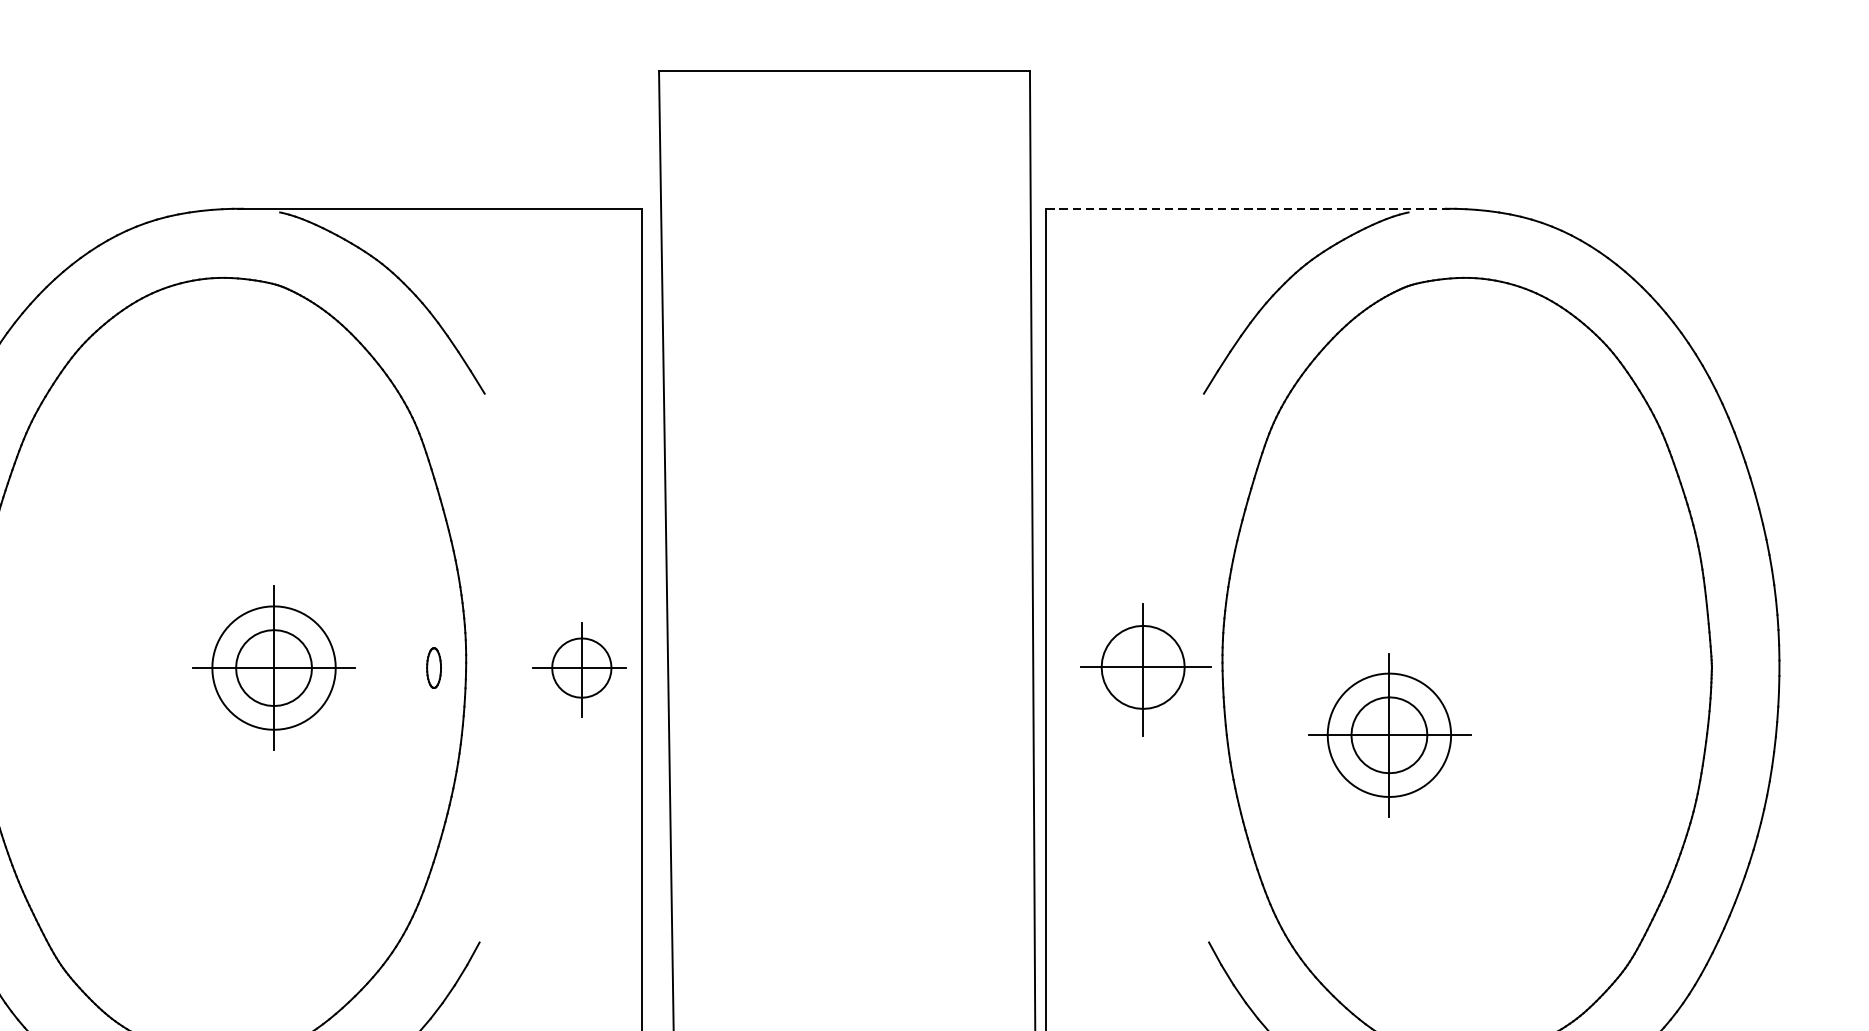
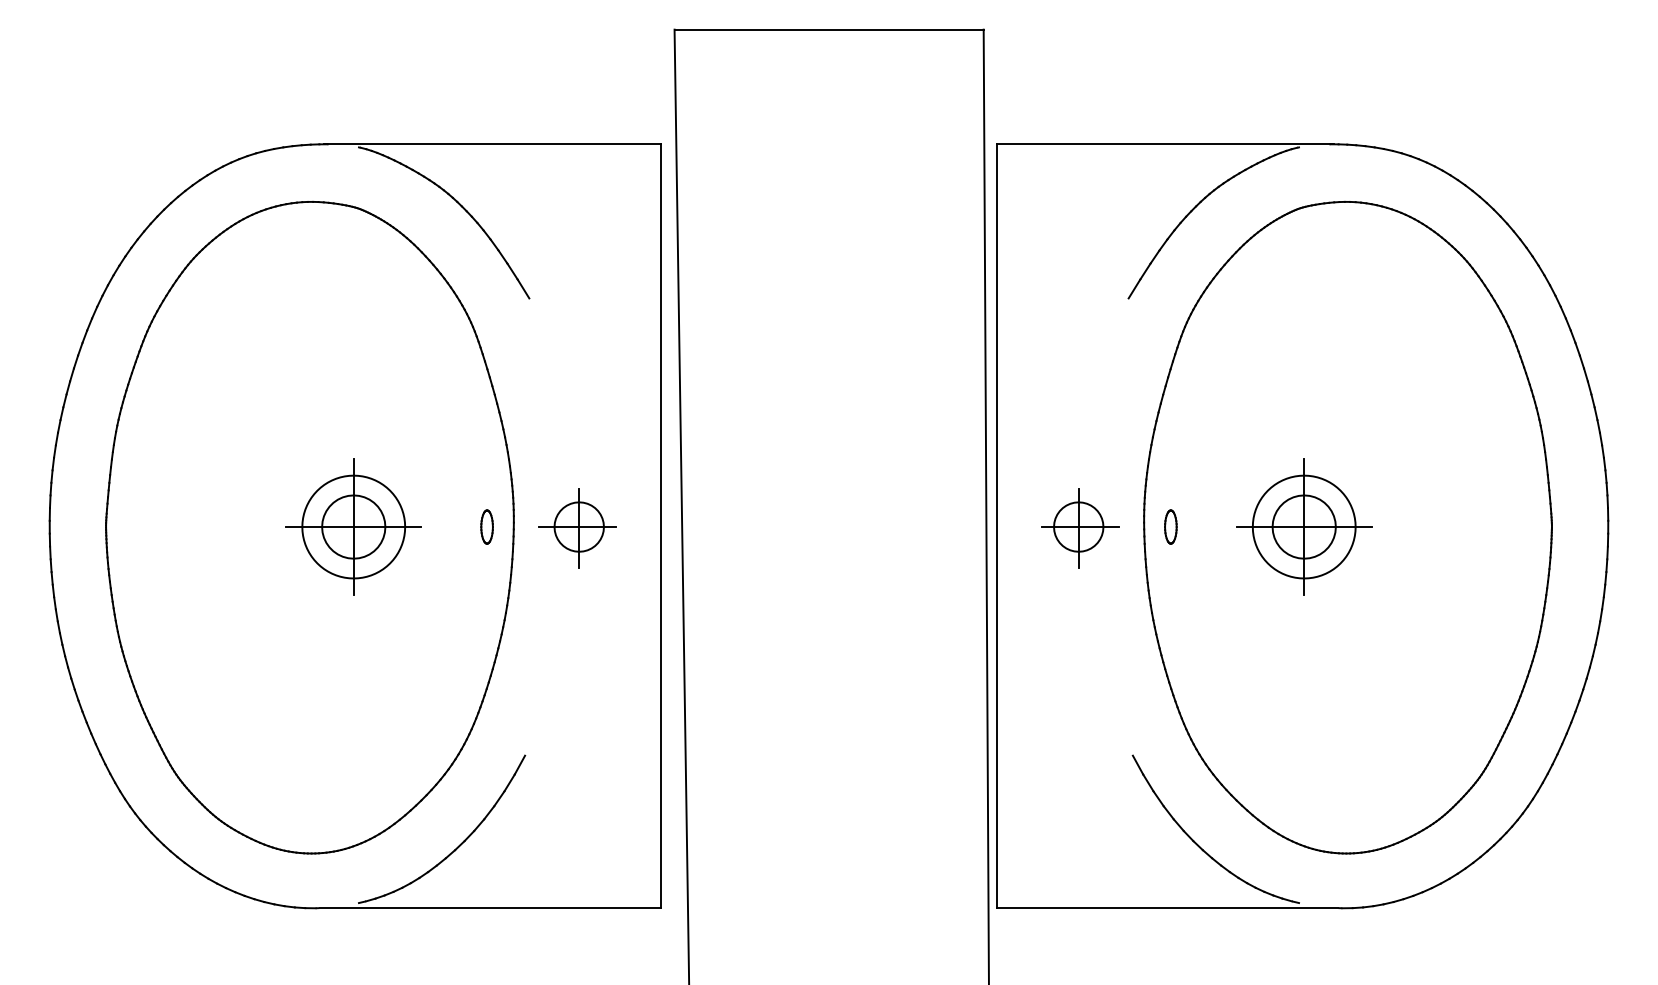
line: (1249, 209) -> (1166, 144), dashed -> solid
part: (1254, 667) -> (1170, 526), added
part: (579, 669) -> (577, 528), moved
part: (1146, 669) -> (1080, 528), size x0.71
part: (1389, 734) -> (1304, 526), moved

